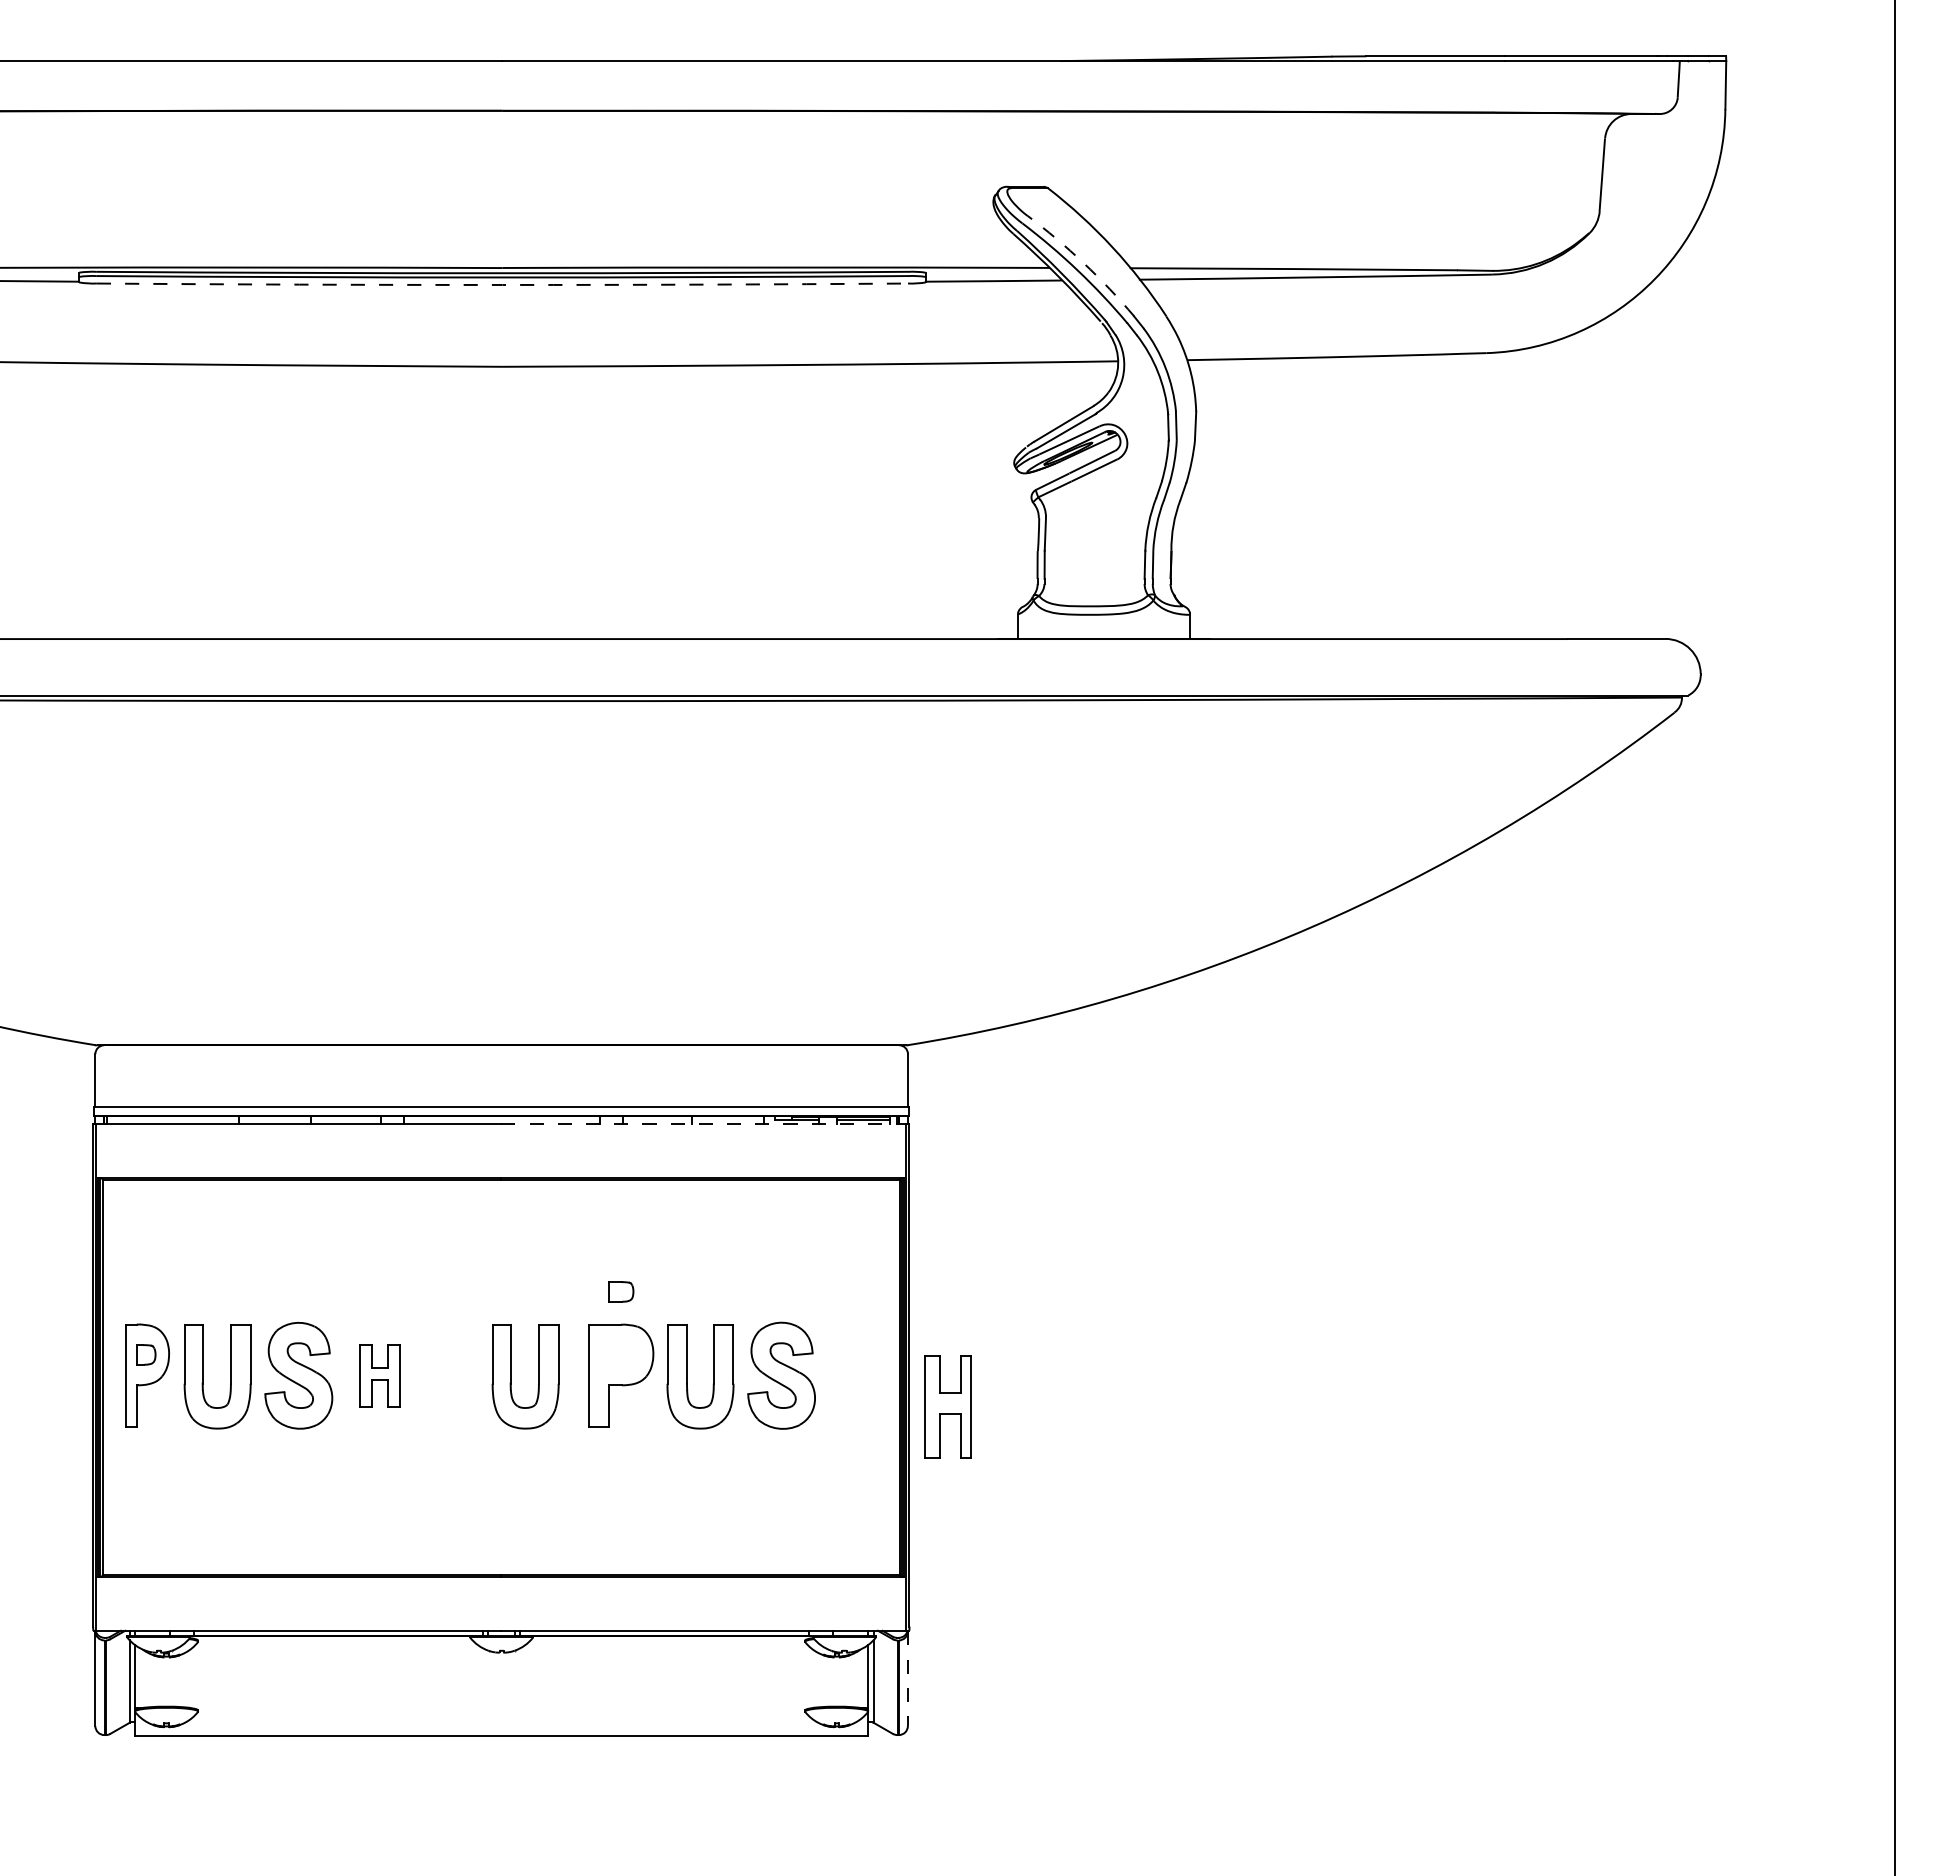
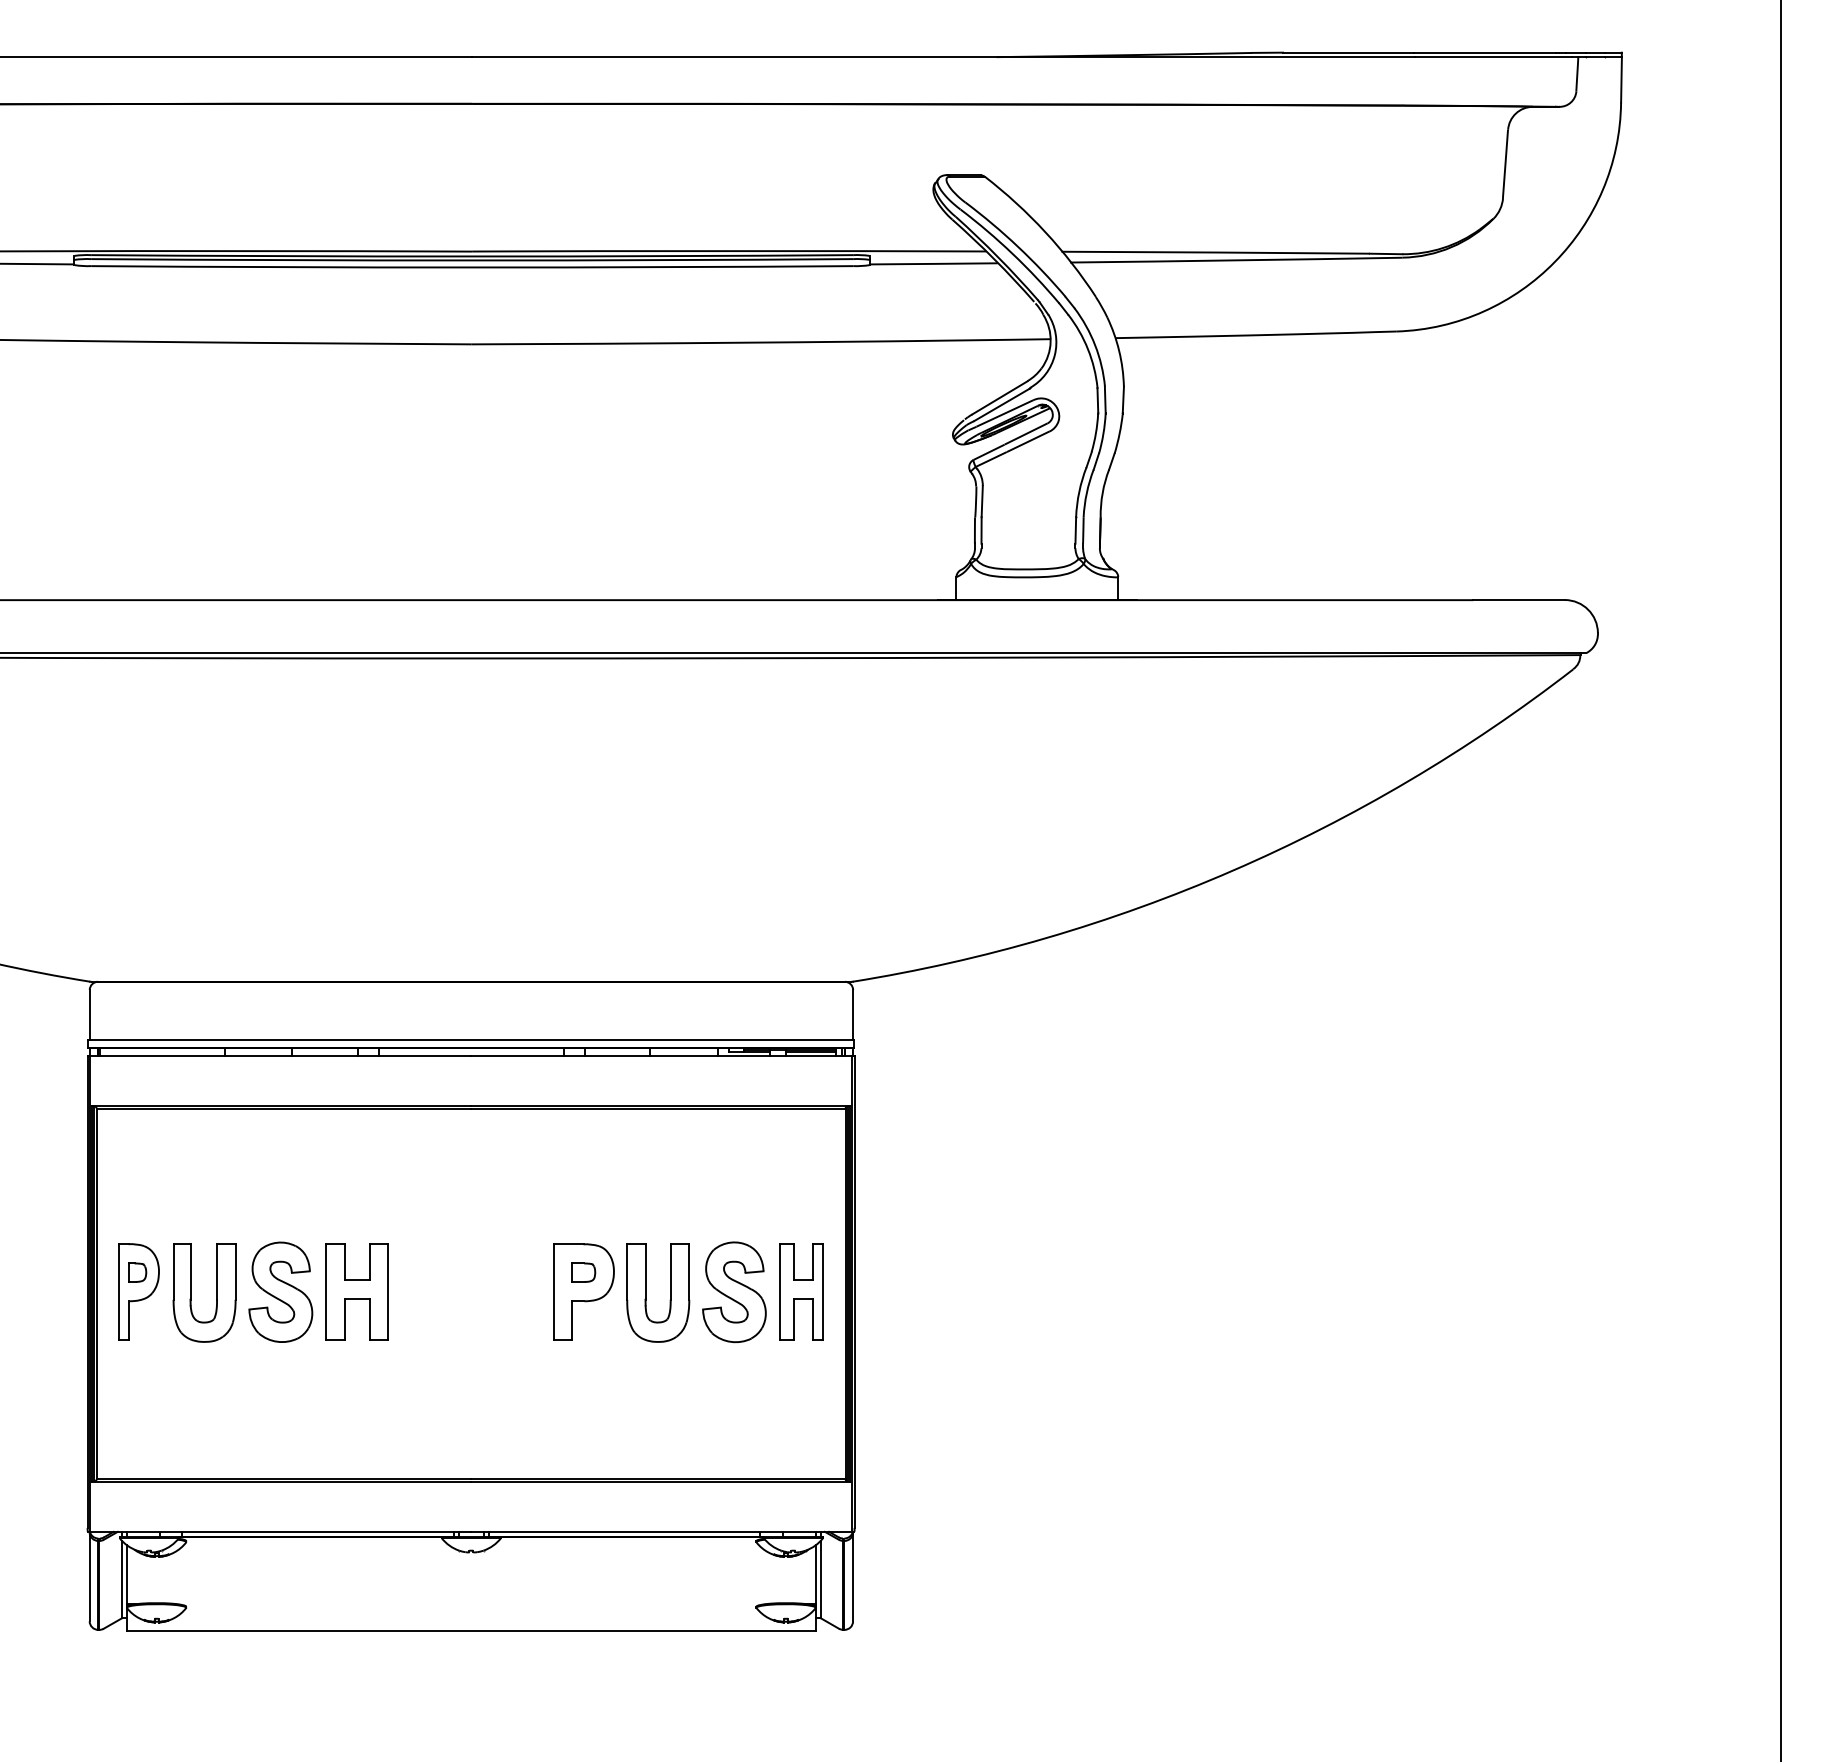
arc: (1083, 263) -> (1018, 247), dashed -> solid
arc: (502, 284) -> (472, 267), dashed -> solid
line: (703, 1124) -> (661, 1056), dashed -> solid
part: (621, 1291) -> (584, 1272), moved
part: (379, 1375) -> (356, 1292), size x1.67
part: (538, 1376) -> (506, 1292), removed
part: (947, 1406) -> (801, 1292), moved
line: (907, 1679) -> (852, 1577), dashed -> solid

